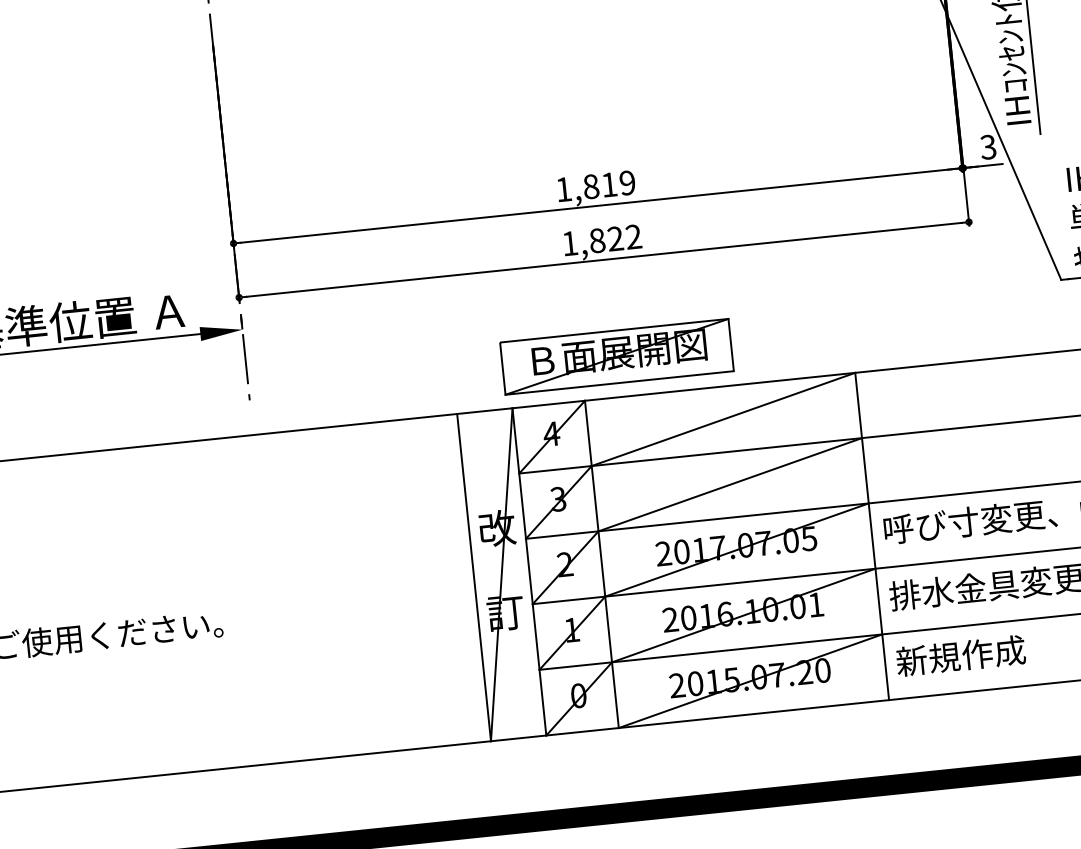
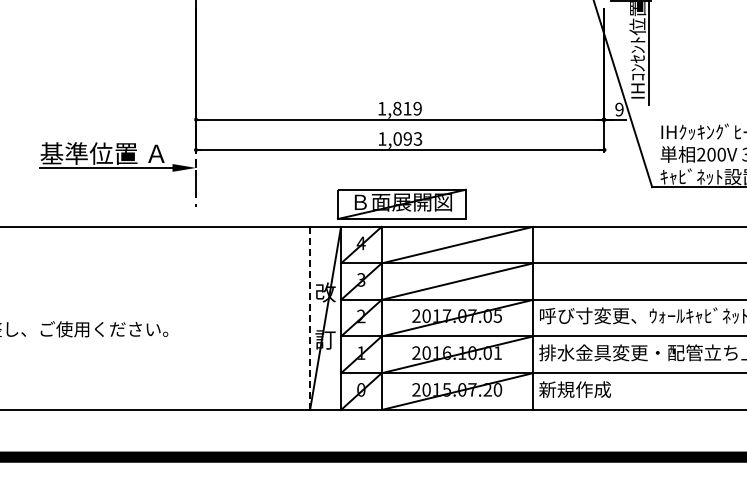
text: (988, 147) -> (619, 109), 3 -> 9
text: (614, 238) -> (407, 138), 1,822 -> 1,093
line: (474, 577) -> (310, 318), solid -> dashed

